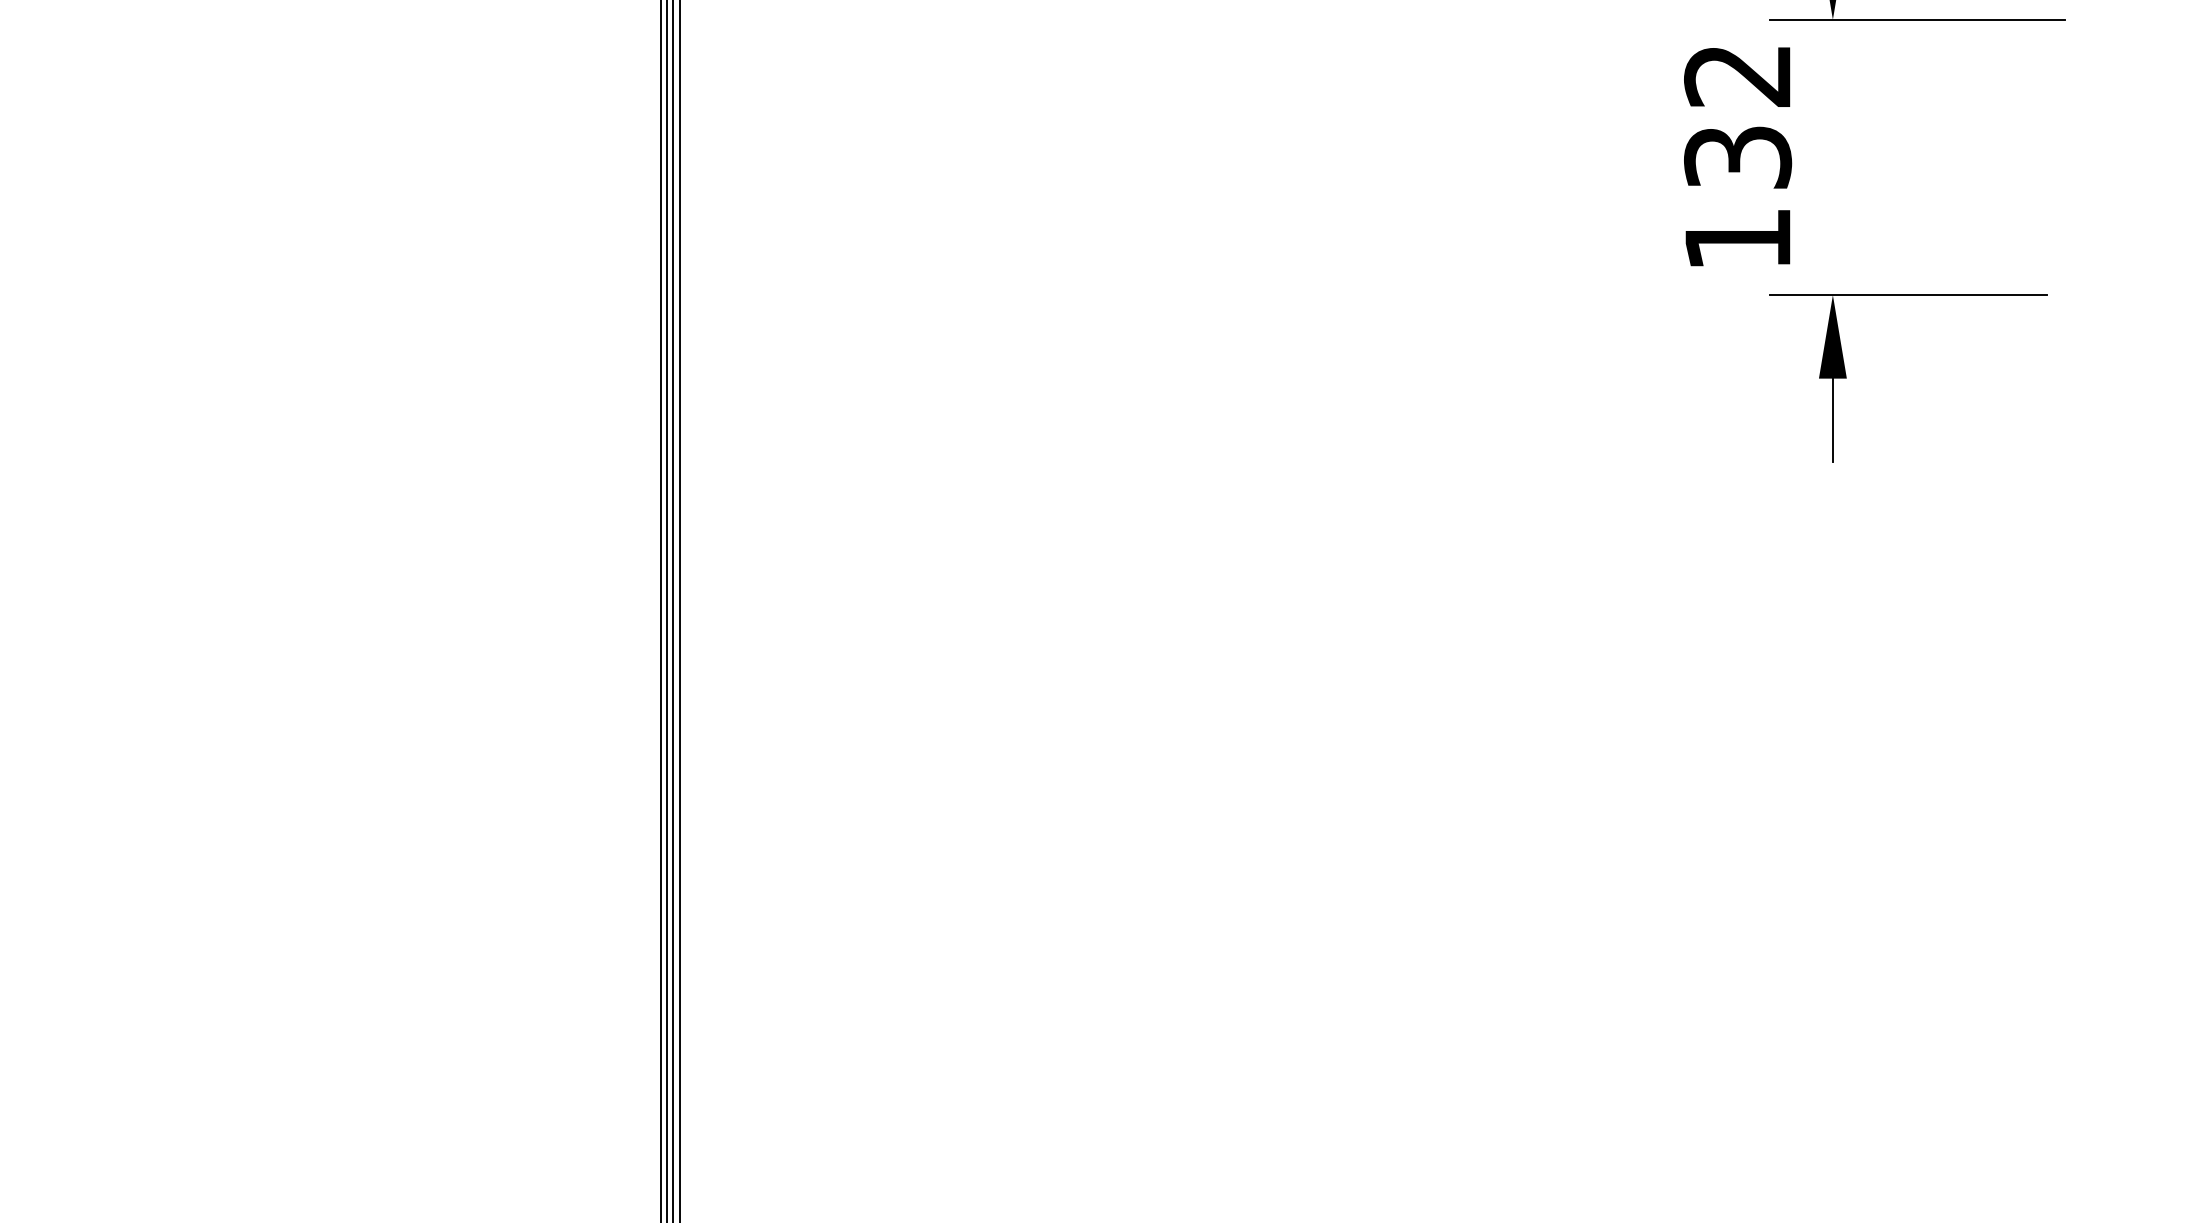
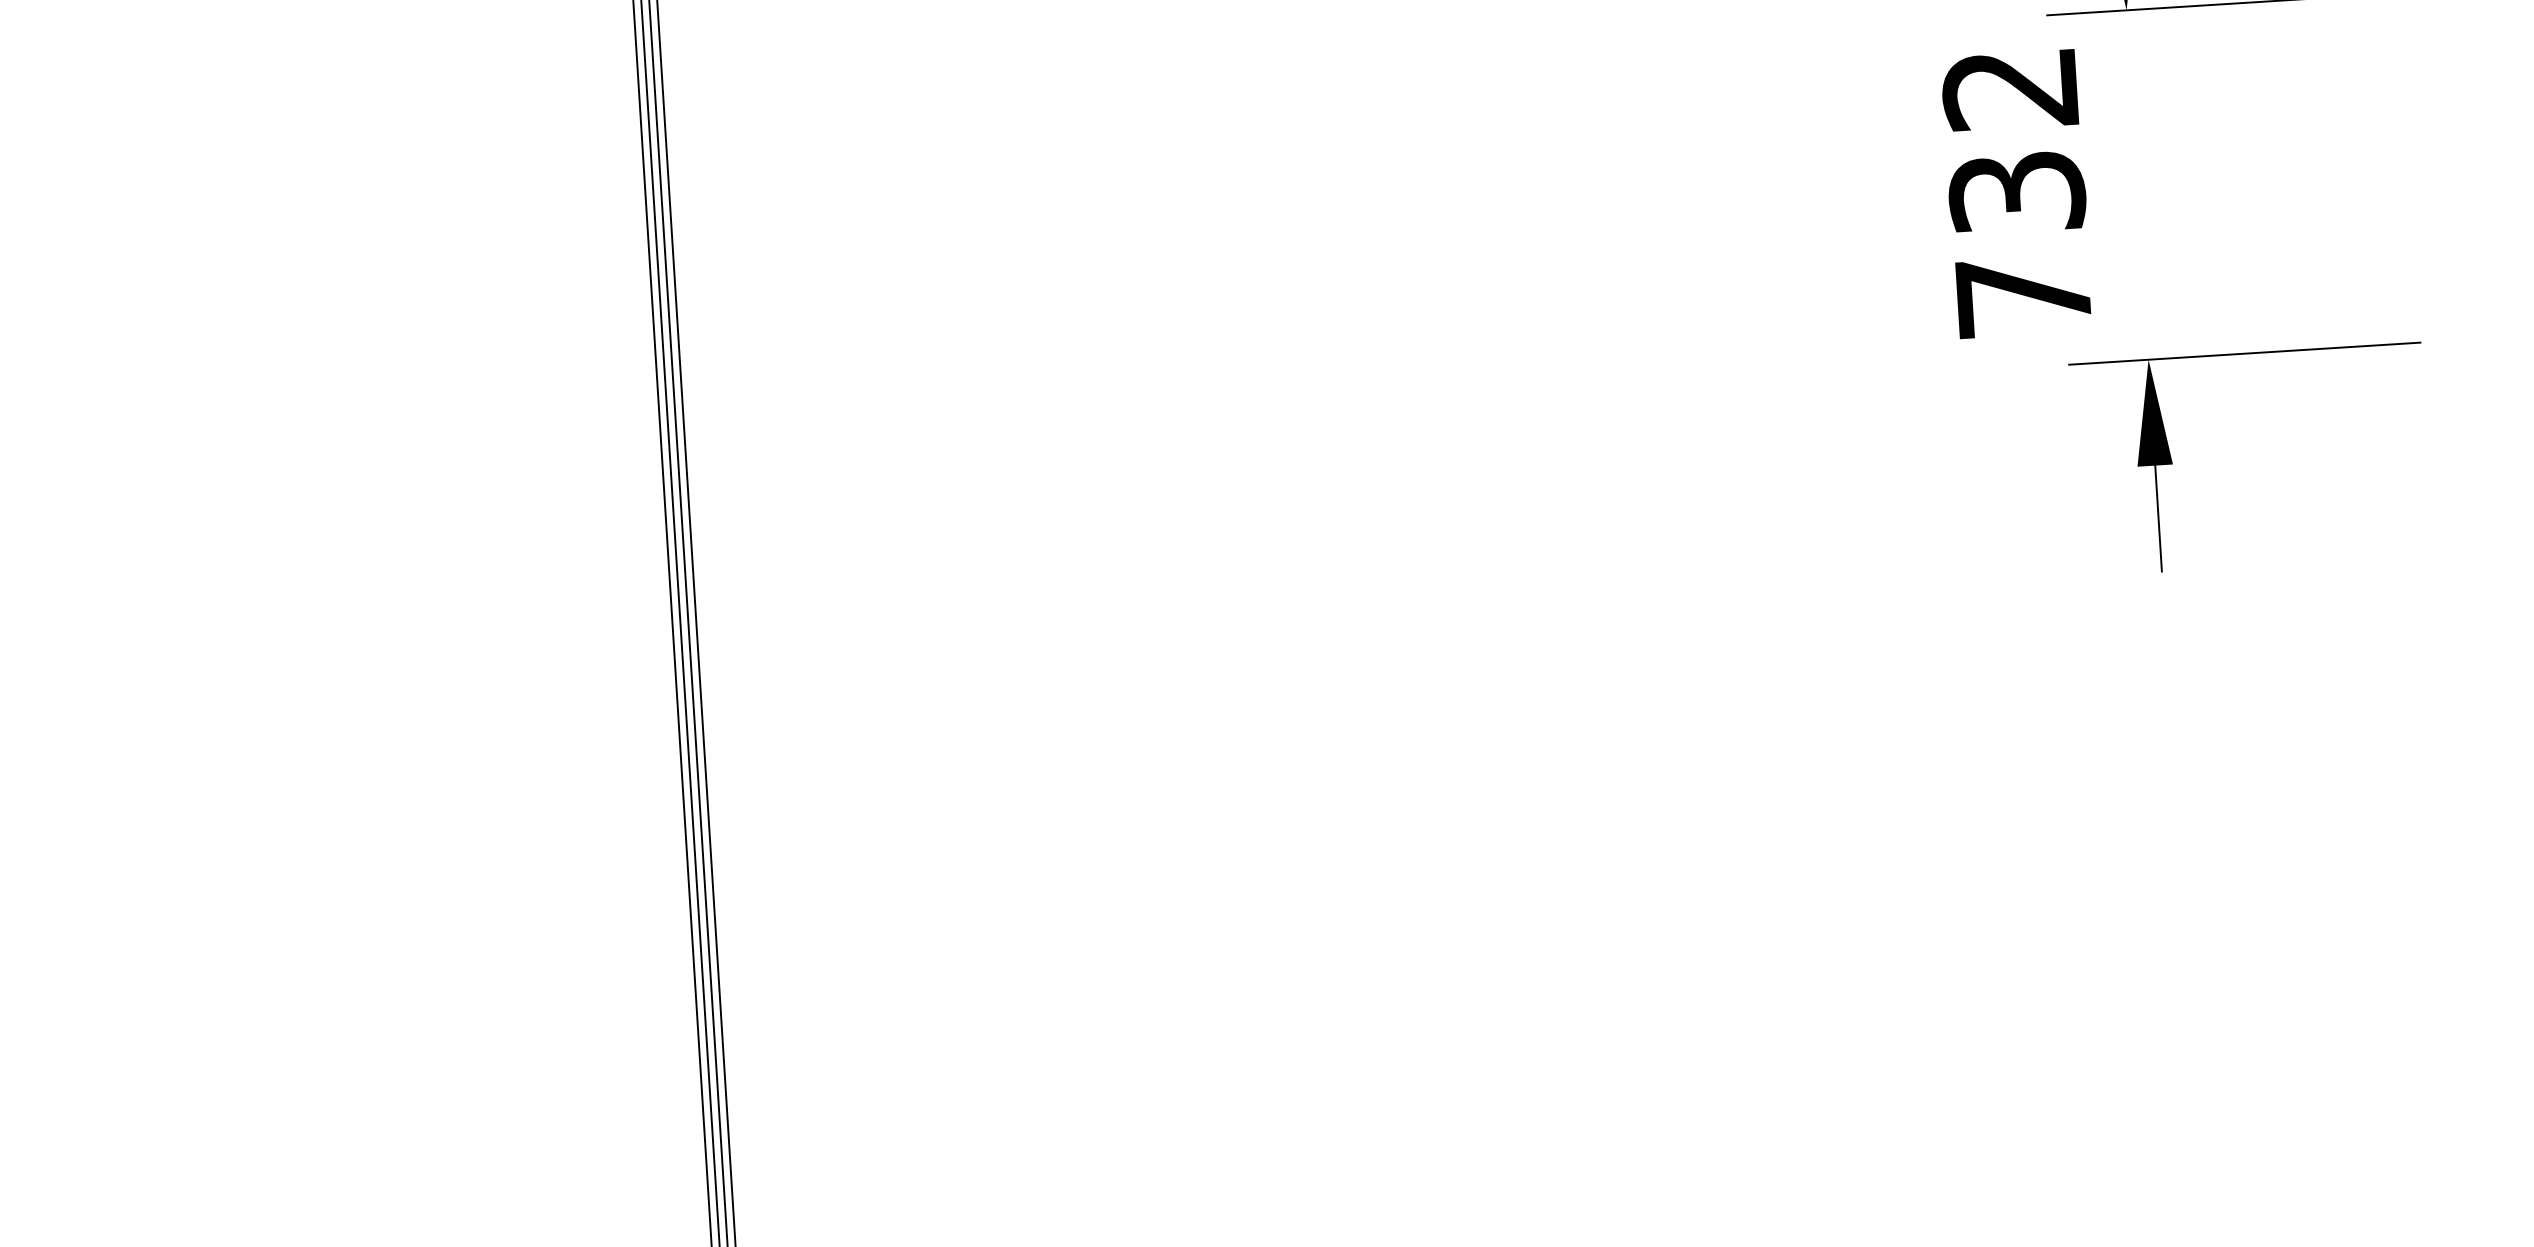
text: (1737, 239) -> (2023, 296), 132 -> 732

